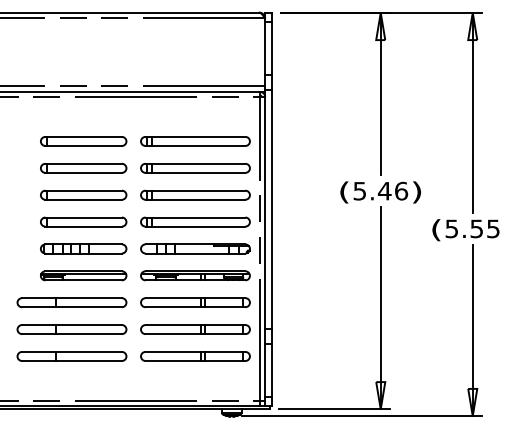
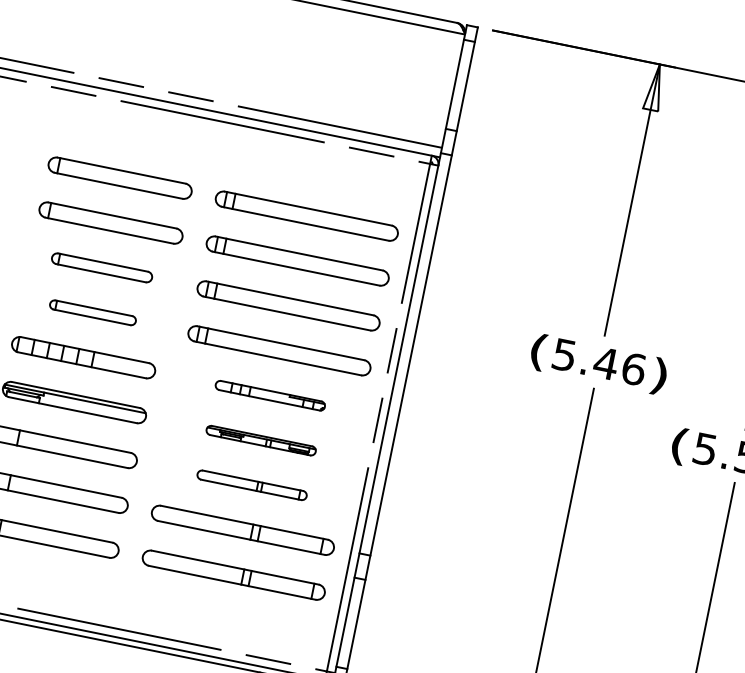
part: (83, 194) -> (101, 266), size x0.7
part: (83, 221) -> (92, 311), size x0.6
part: (195, 248) -> (270, 394), size x0.6
part: (195, 275) -> (261, 440), size x0.6
part: (195, 302) -> (252, 485), size x0.6

